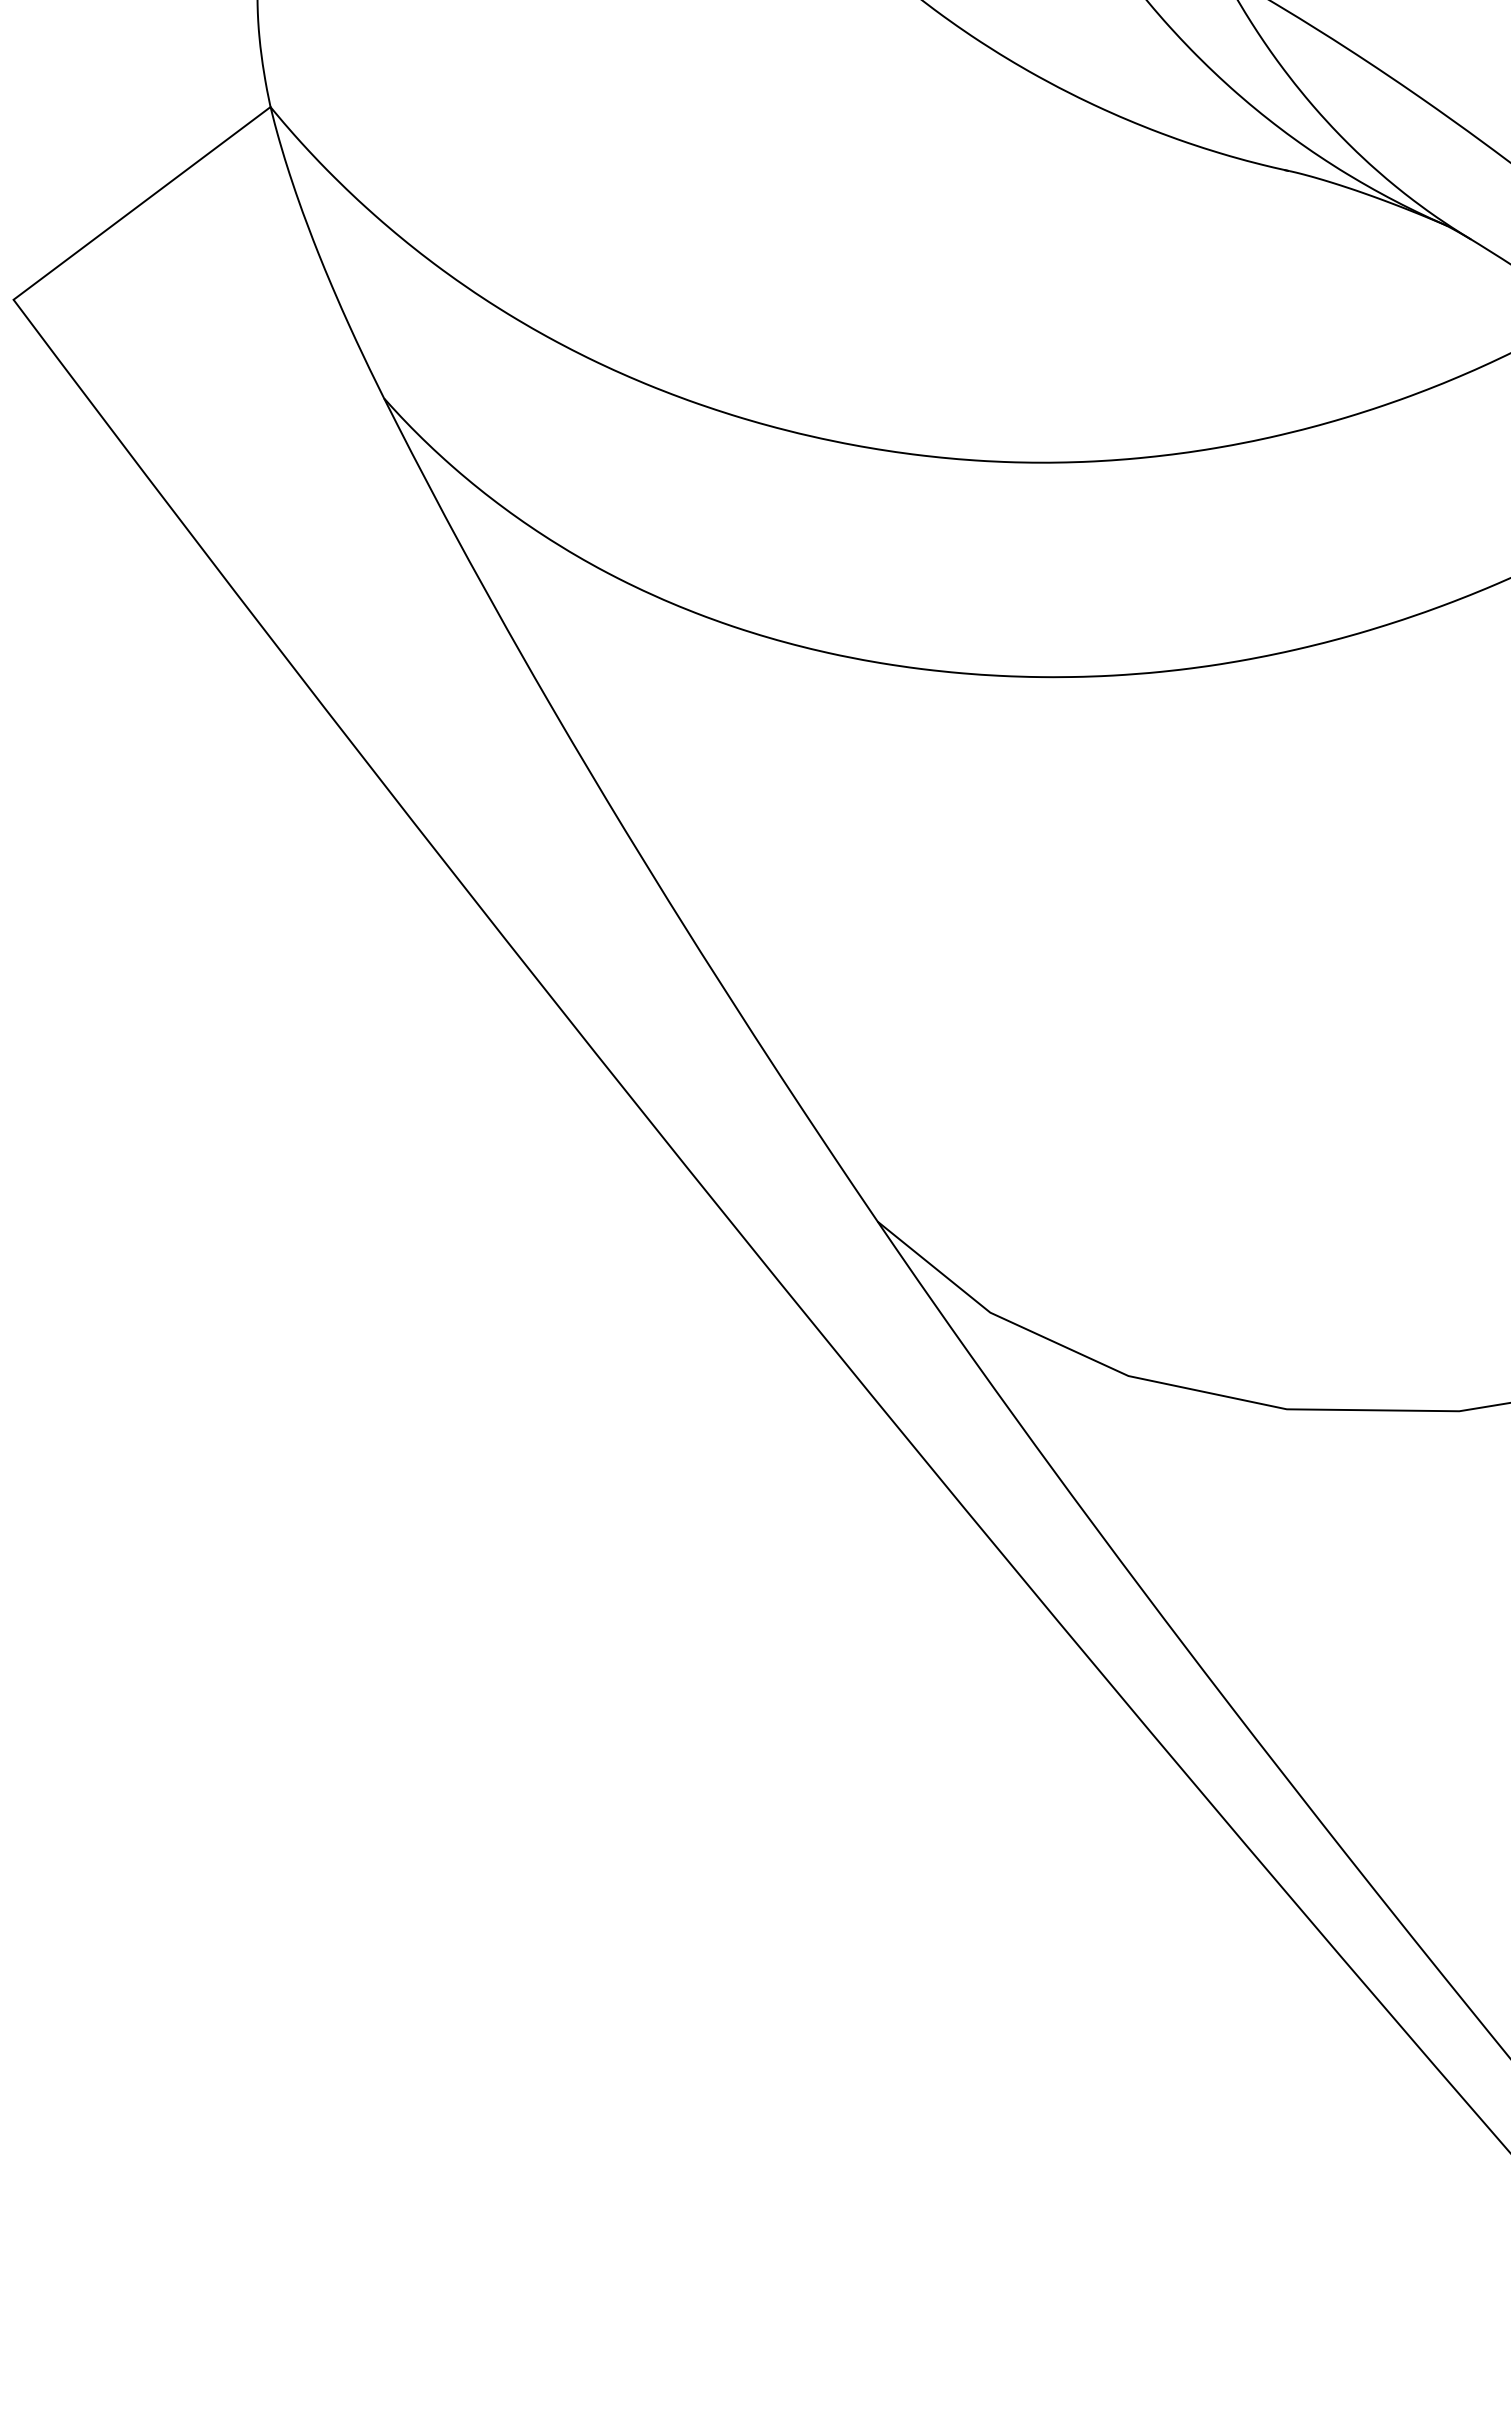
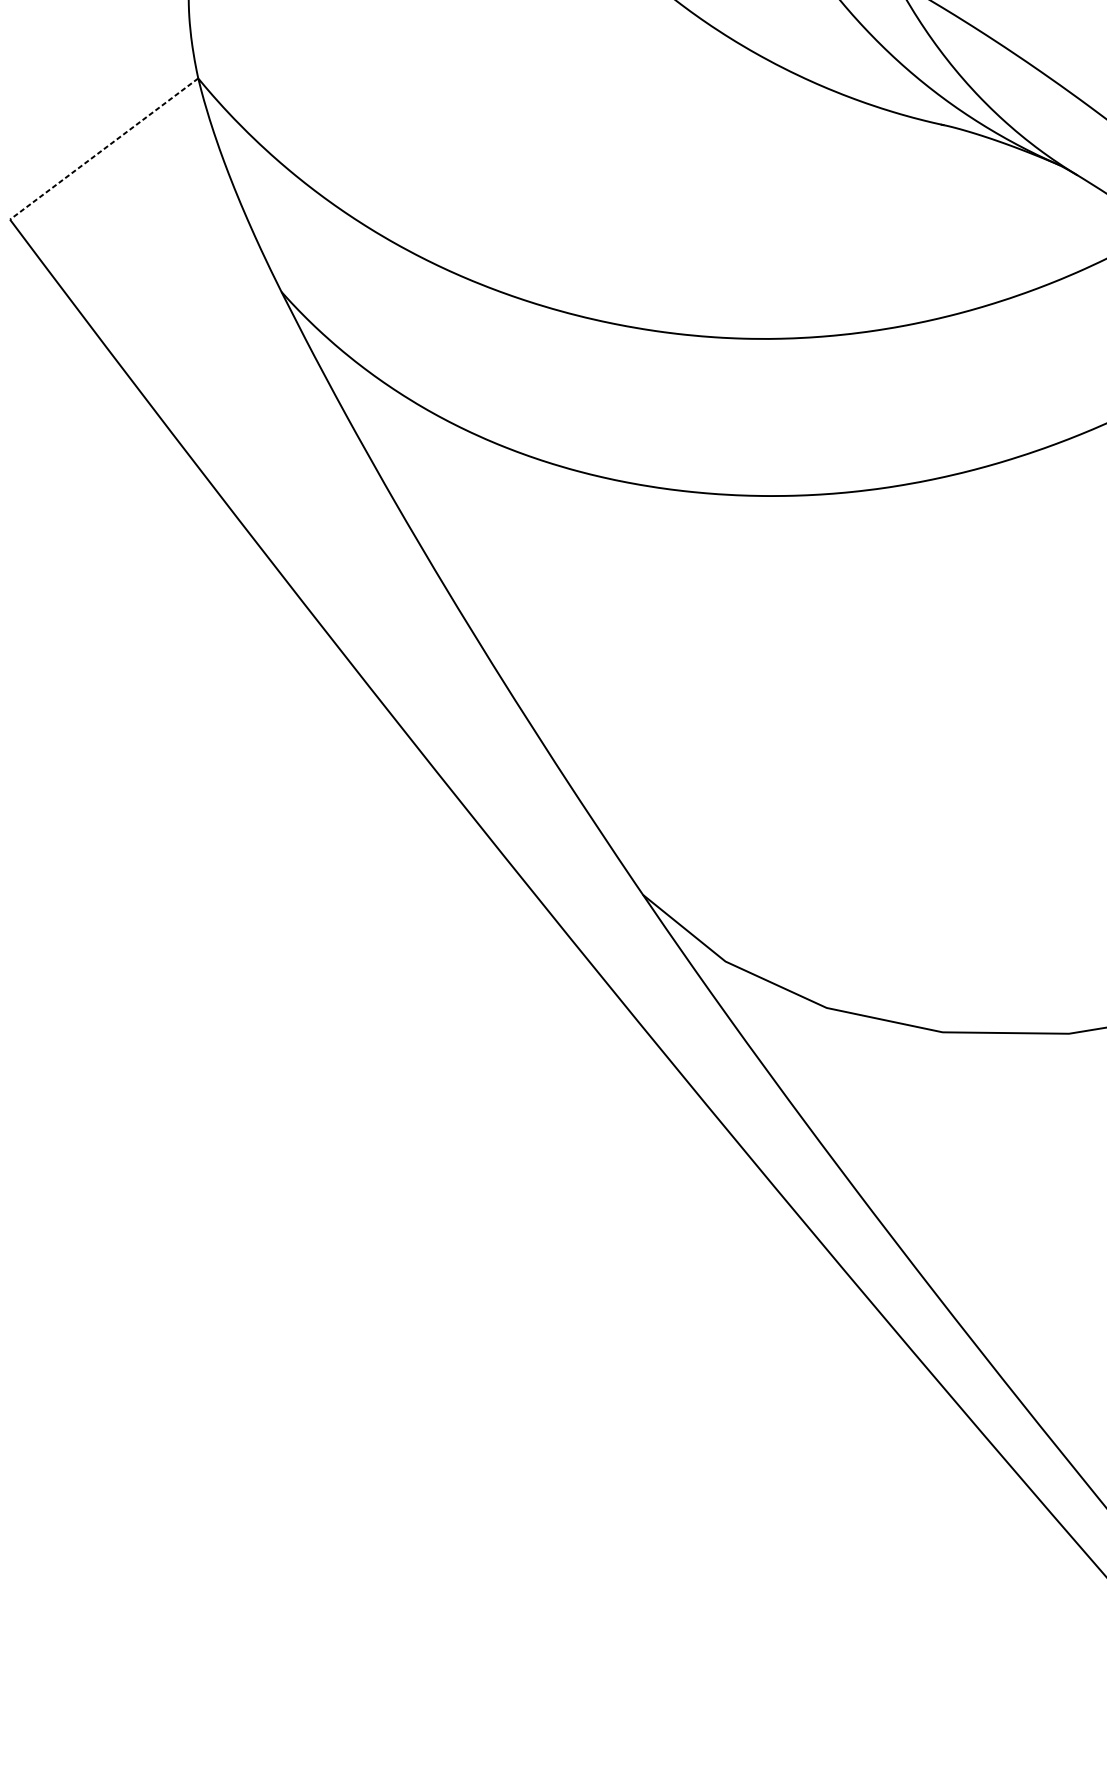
line: (142, 203) -> (104, 149), solid -> dashed

